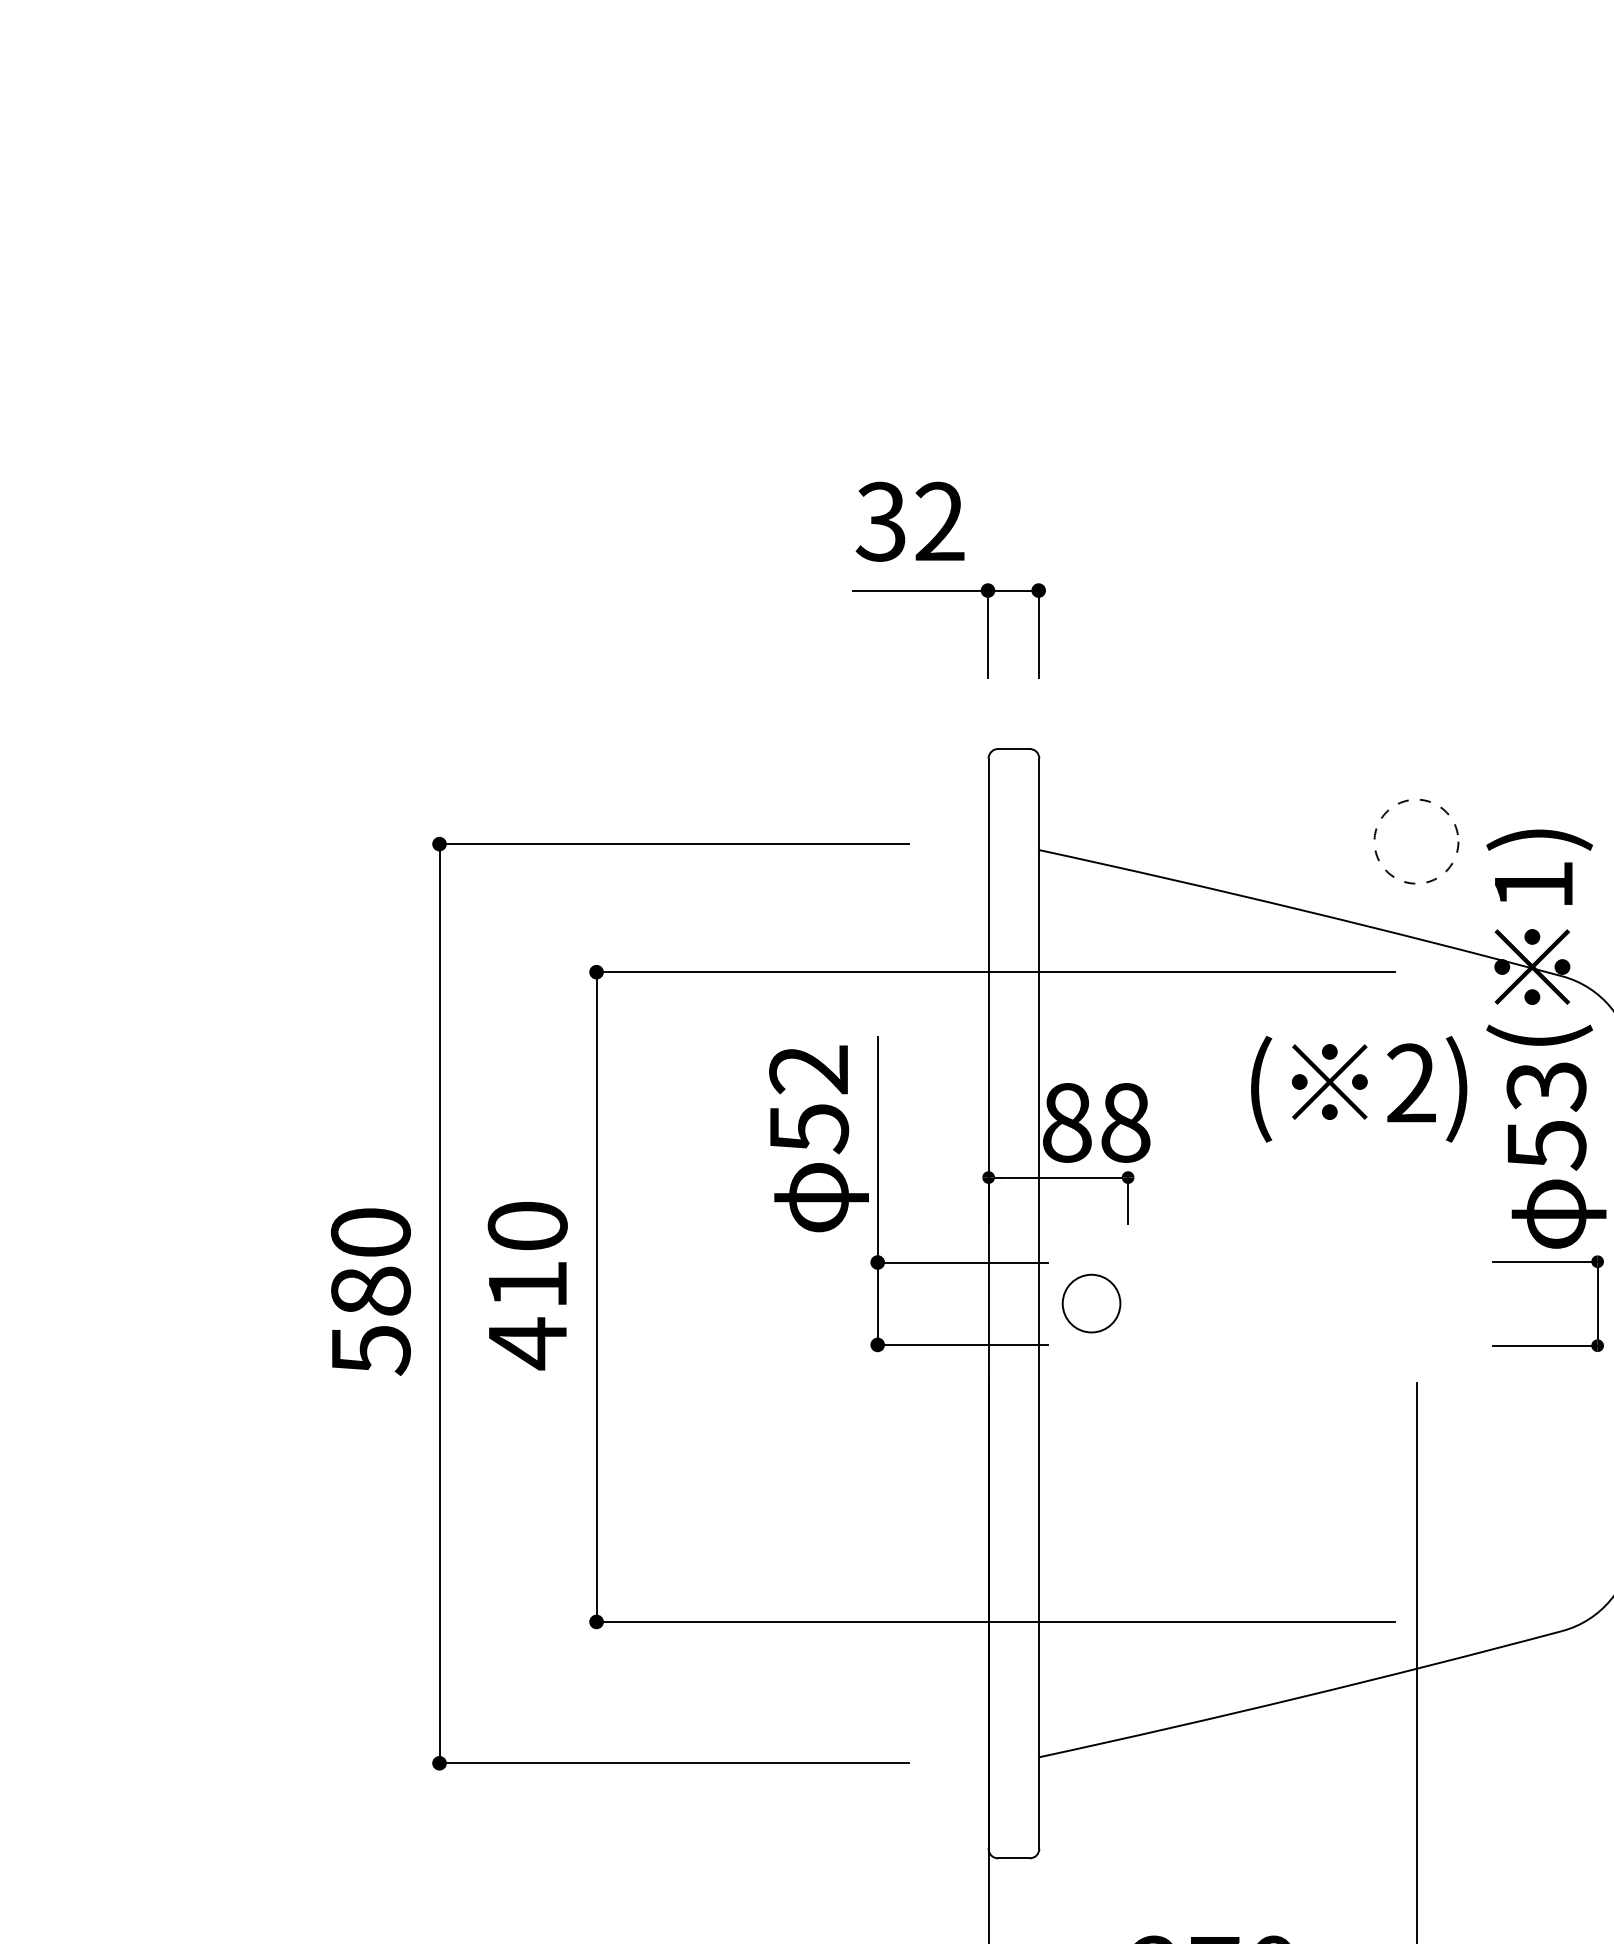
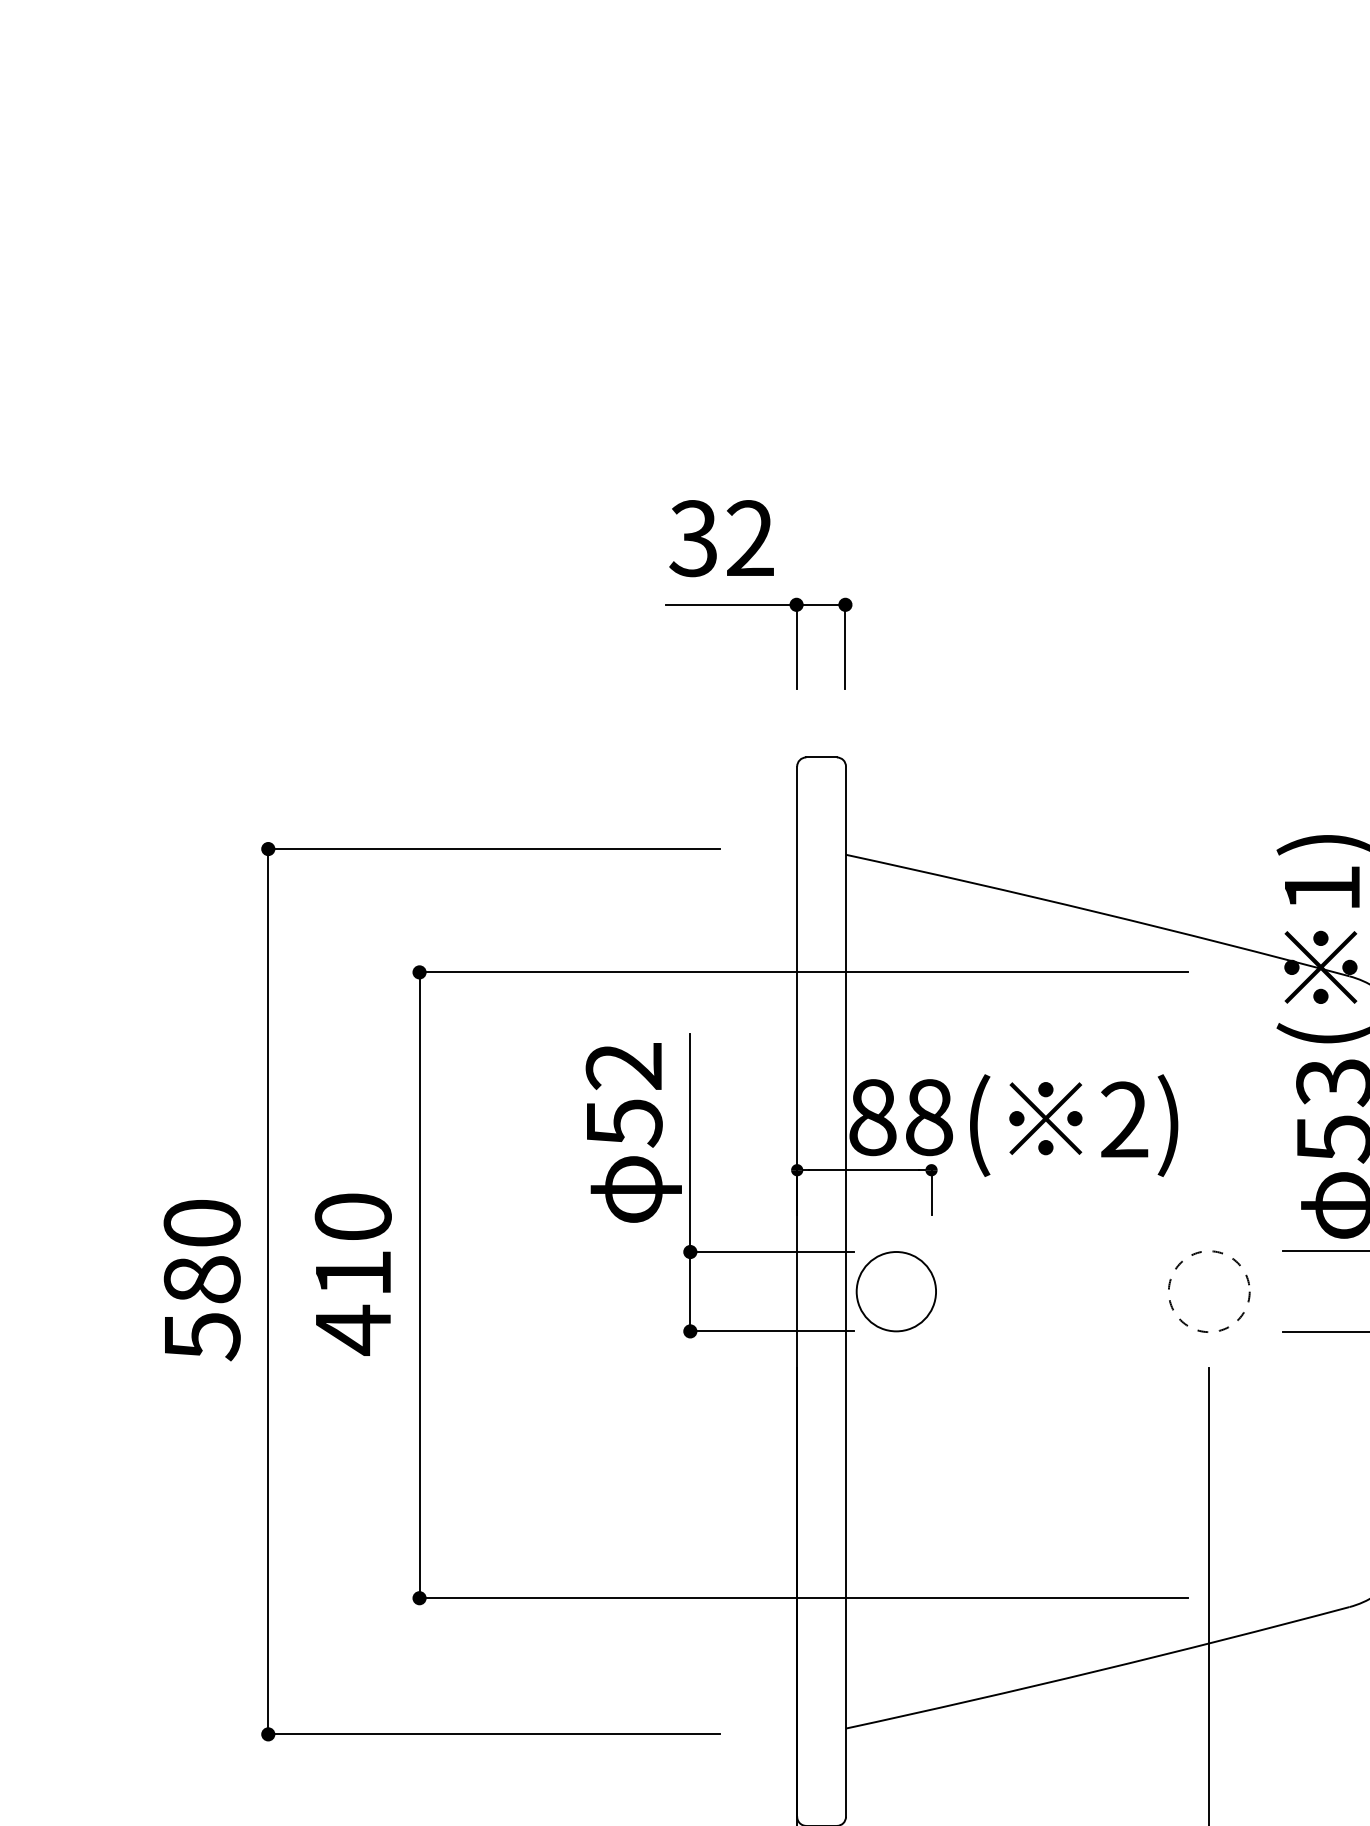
circle: (1416, 841) -> (1209, 1291), moved
text: (1359, 1089) -> (1074, 1125), moved
circle: (1091, 1303) -> (896, 1291), size x1.43

